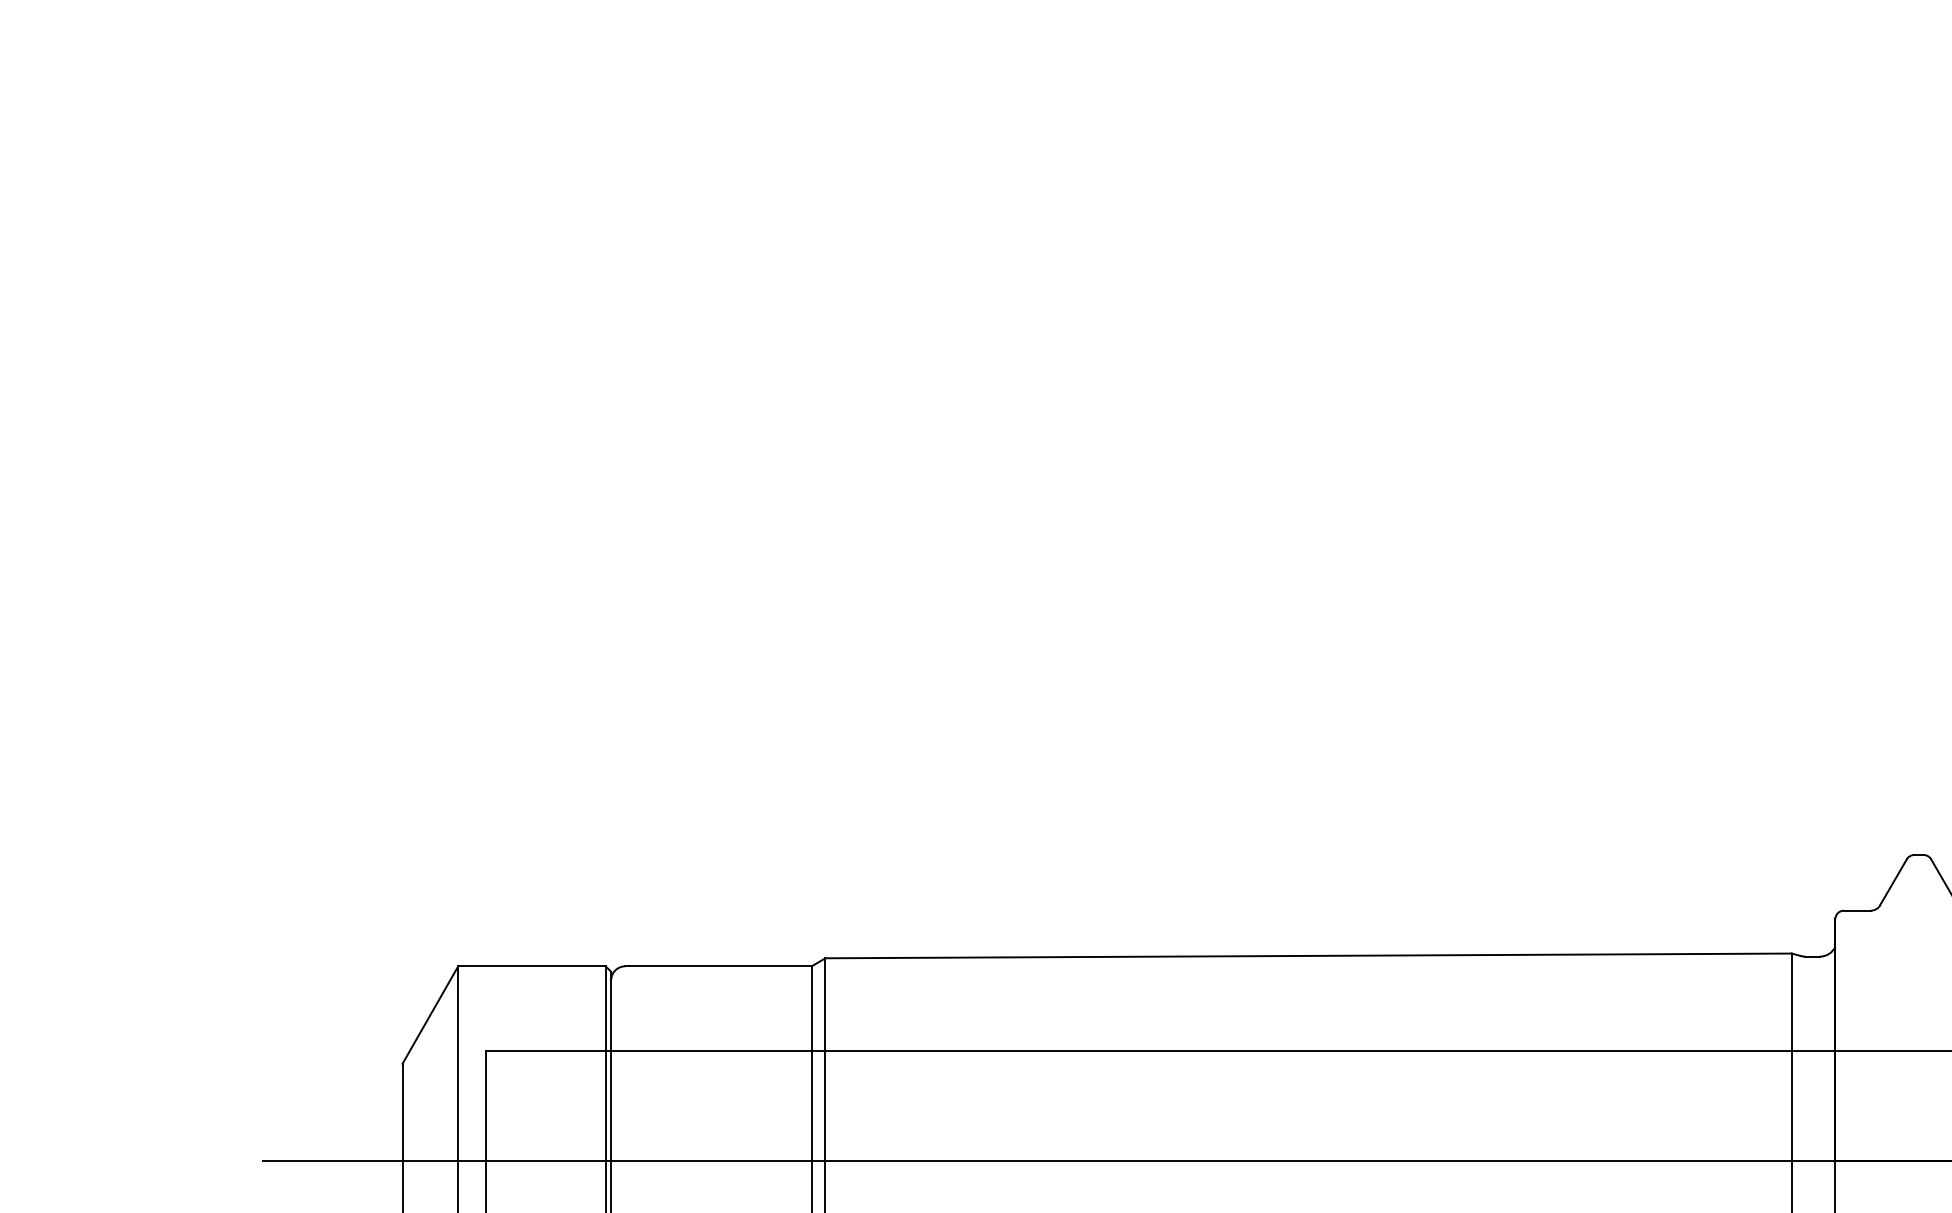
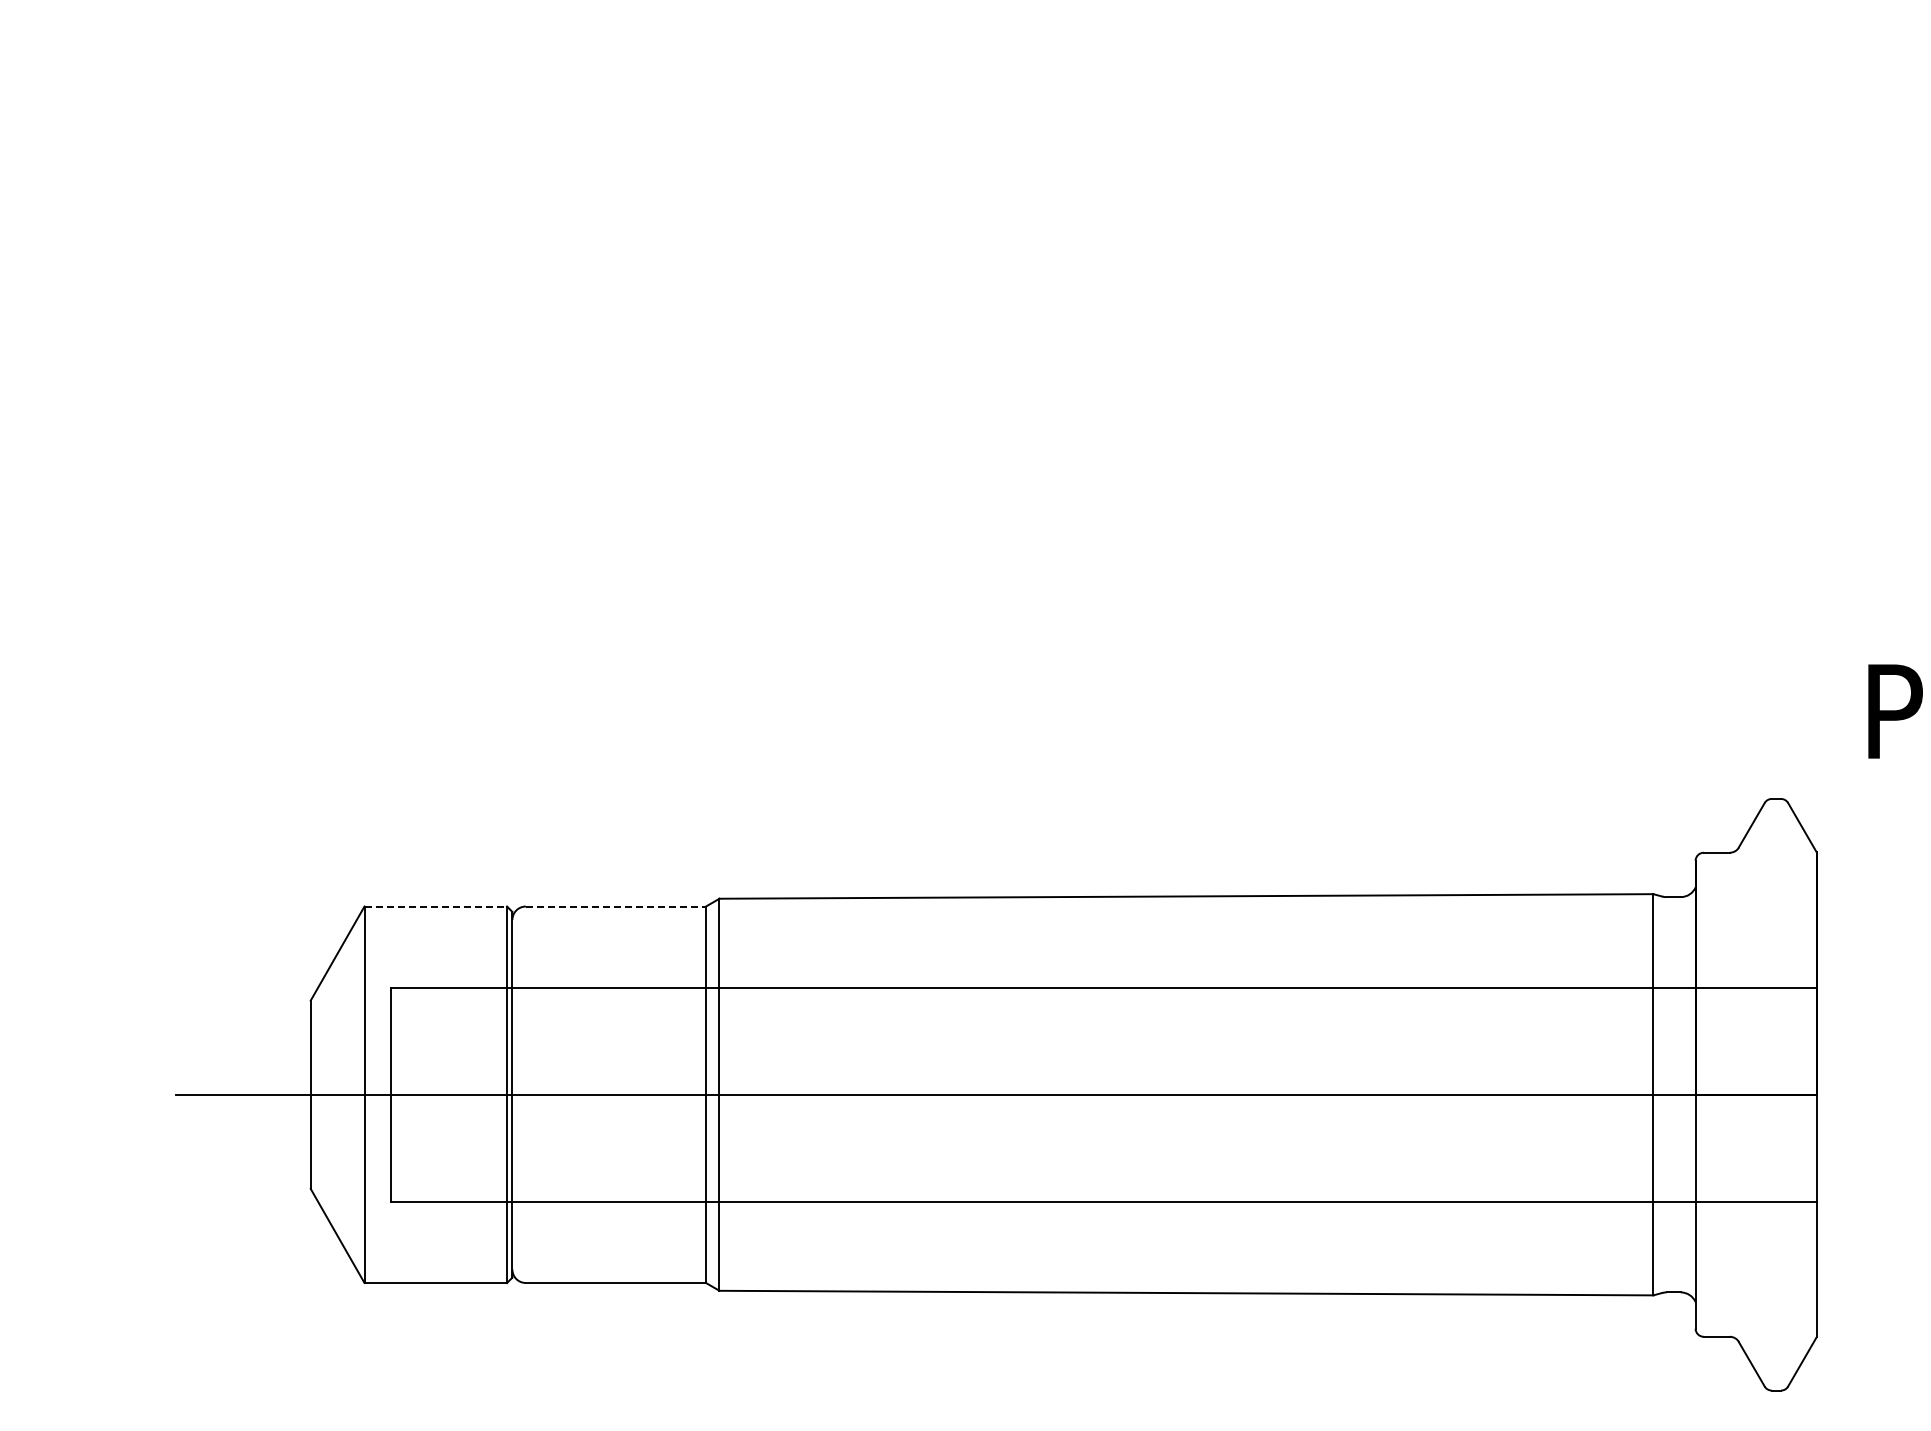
line: (532, 966) -> (436, 906), solid -> dashed
line: (718, 966) -> (616, 906), solid -> dashed

